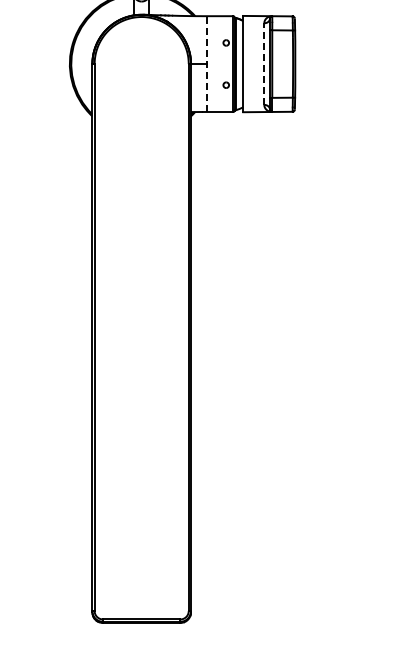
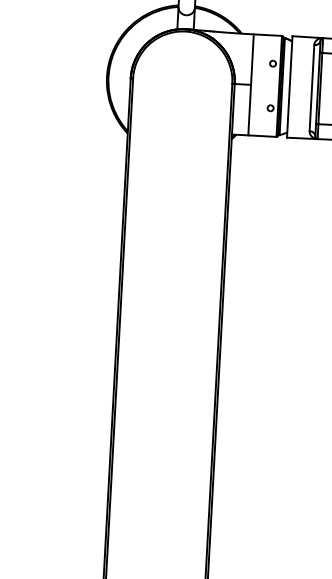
line: (206, 64) -> (250, 85), dashed -> solid
line: (264, 64) -> (312, 88), dashed -> solid

